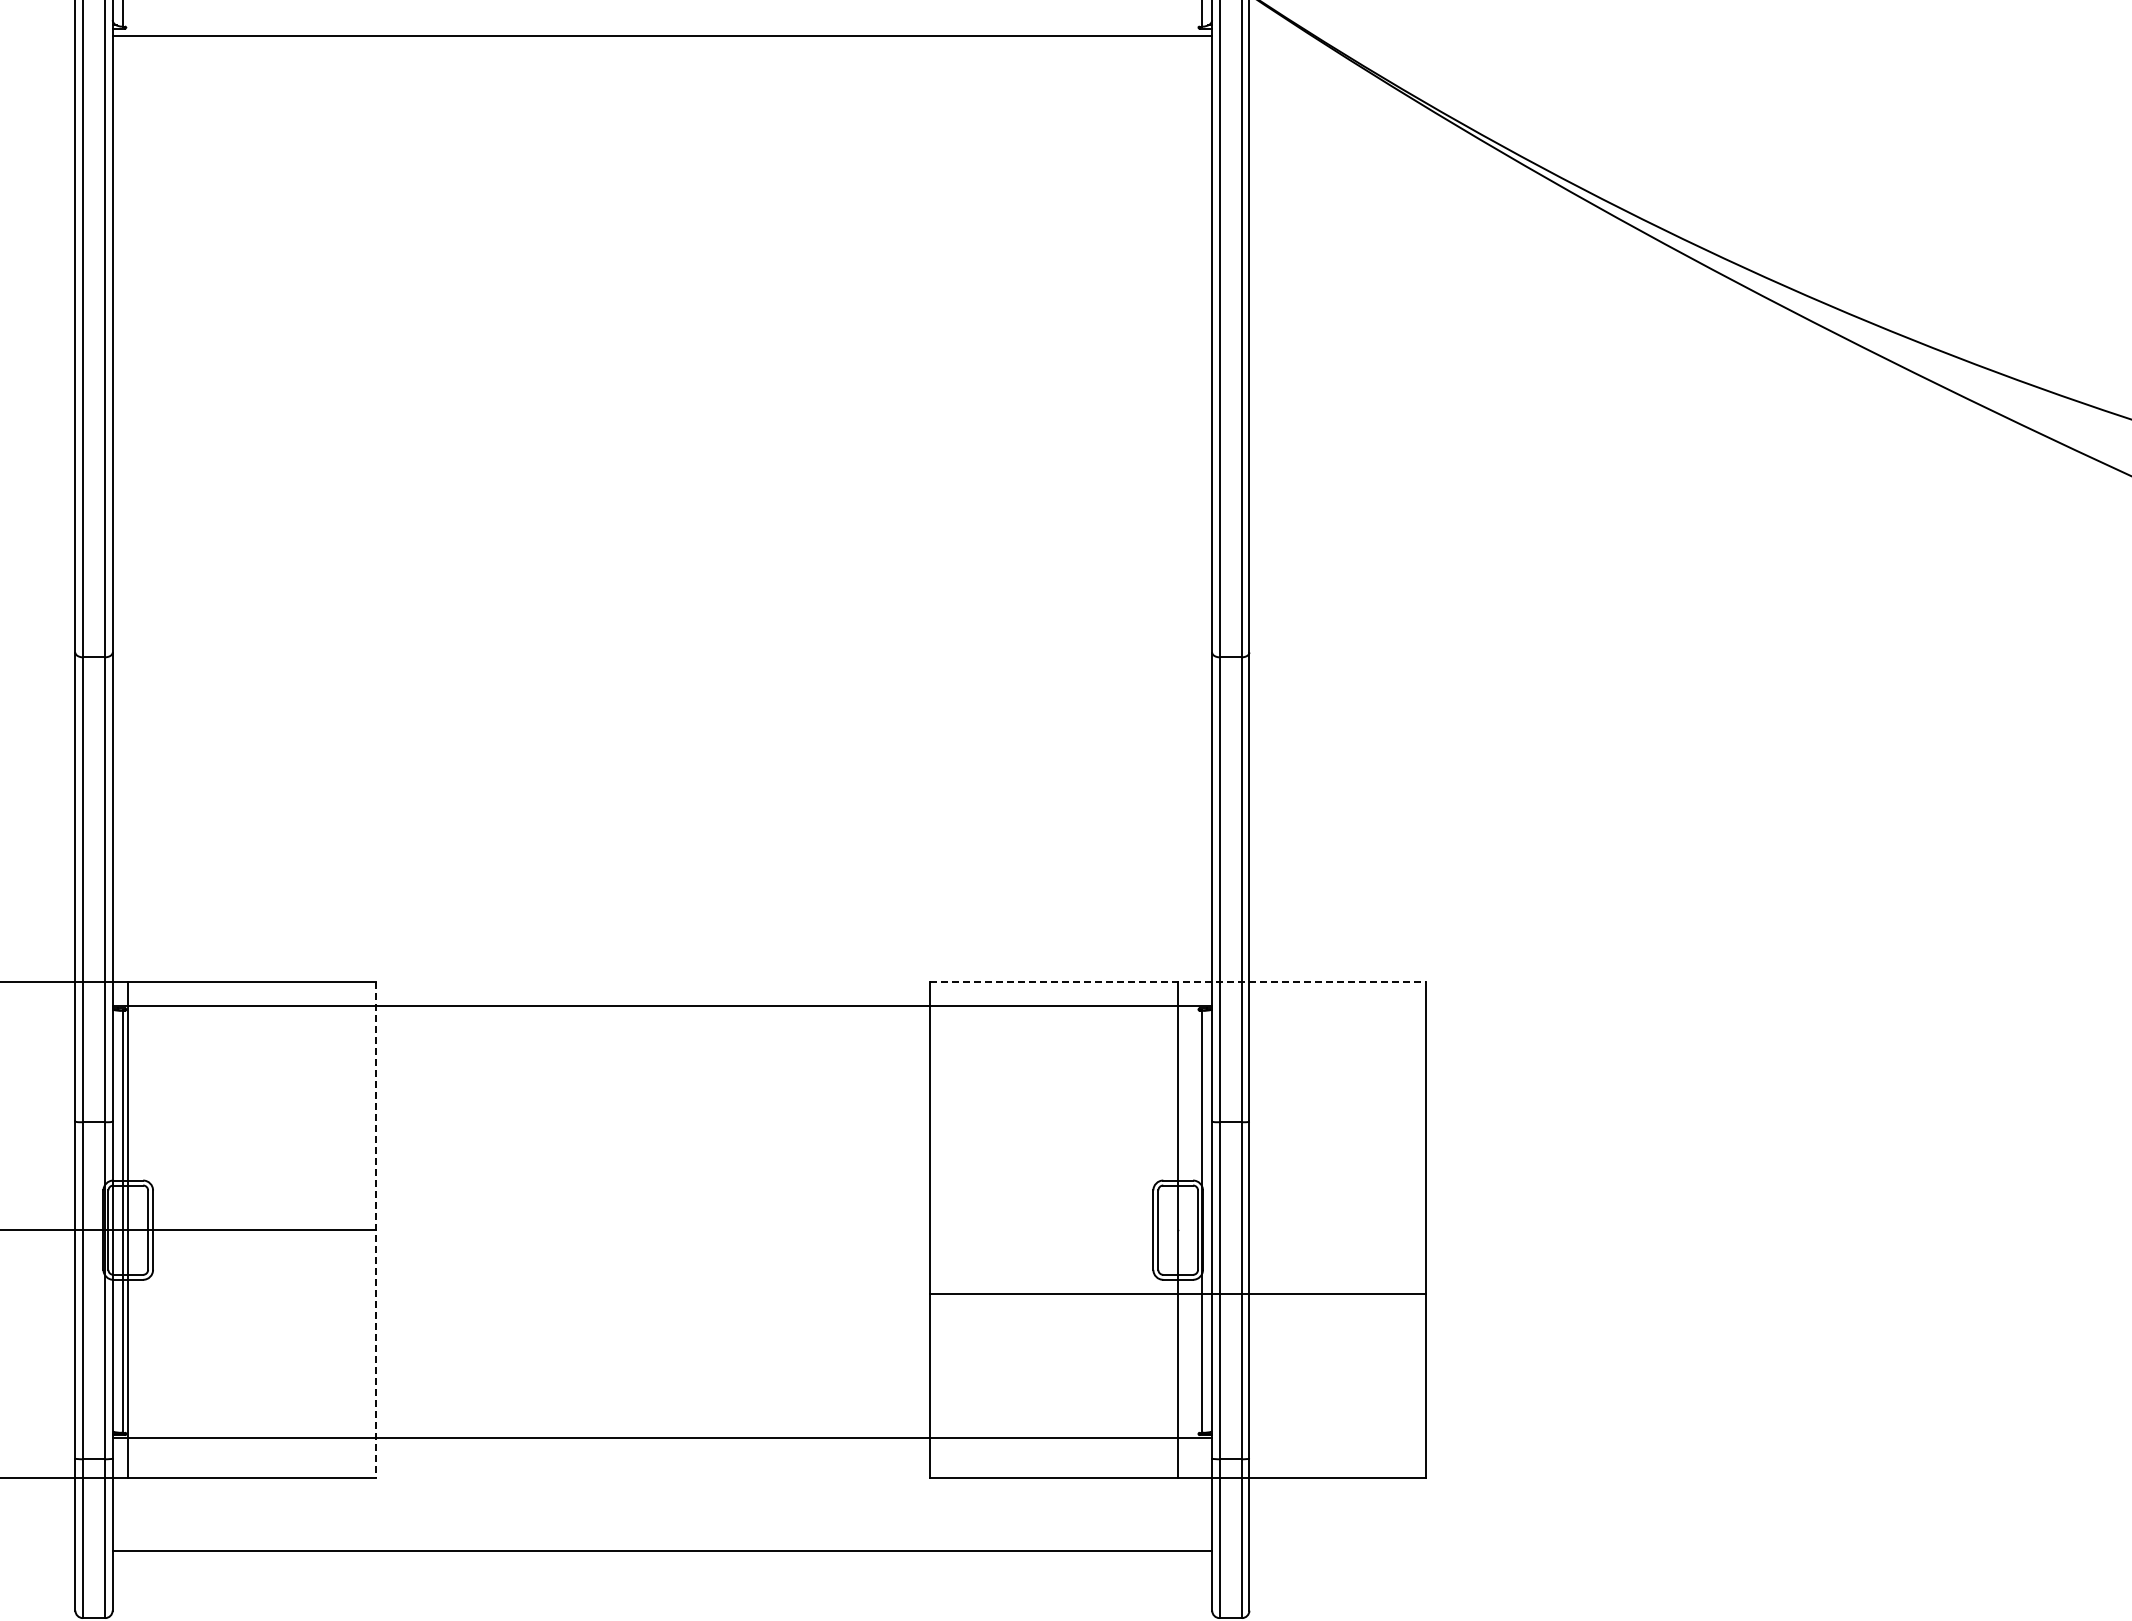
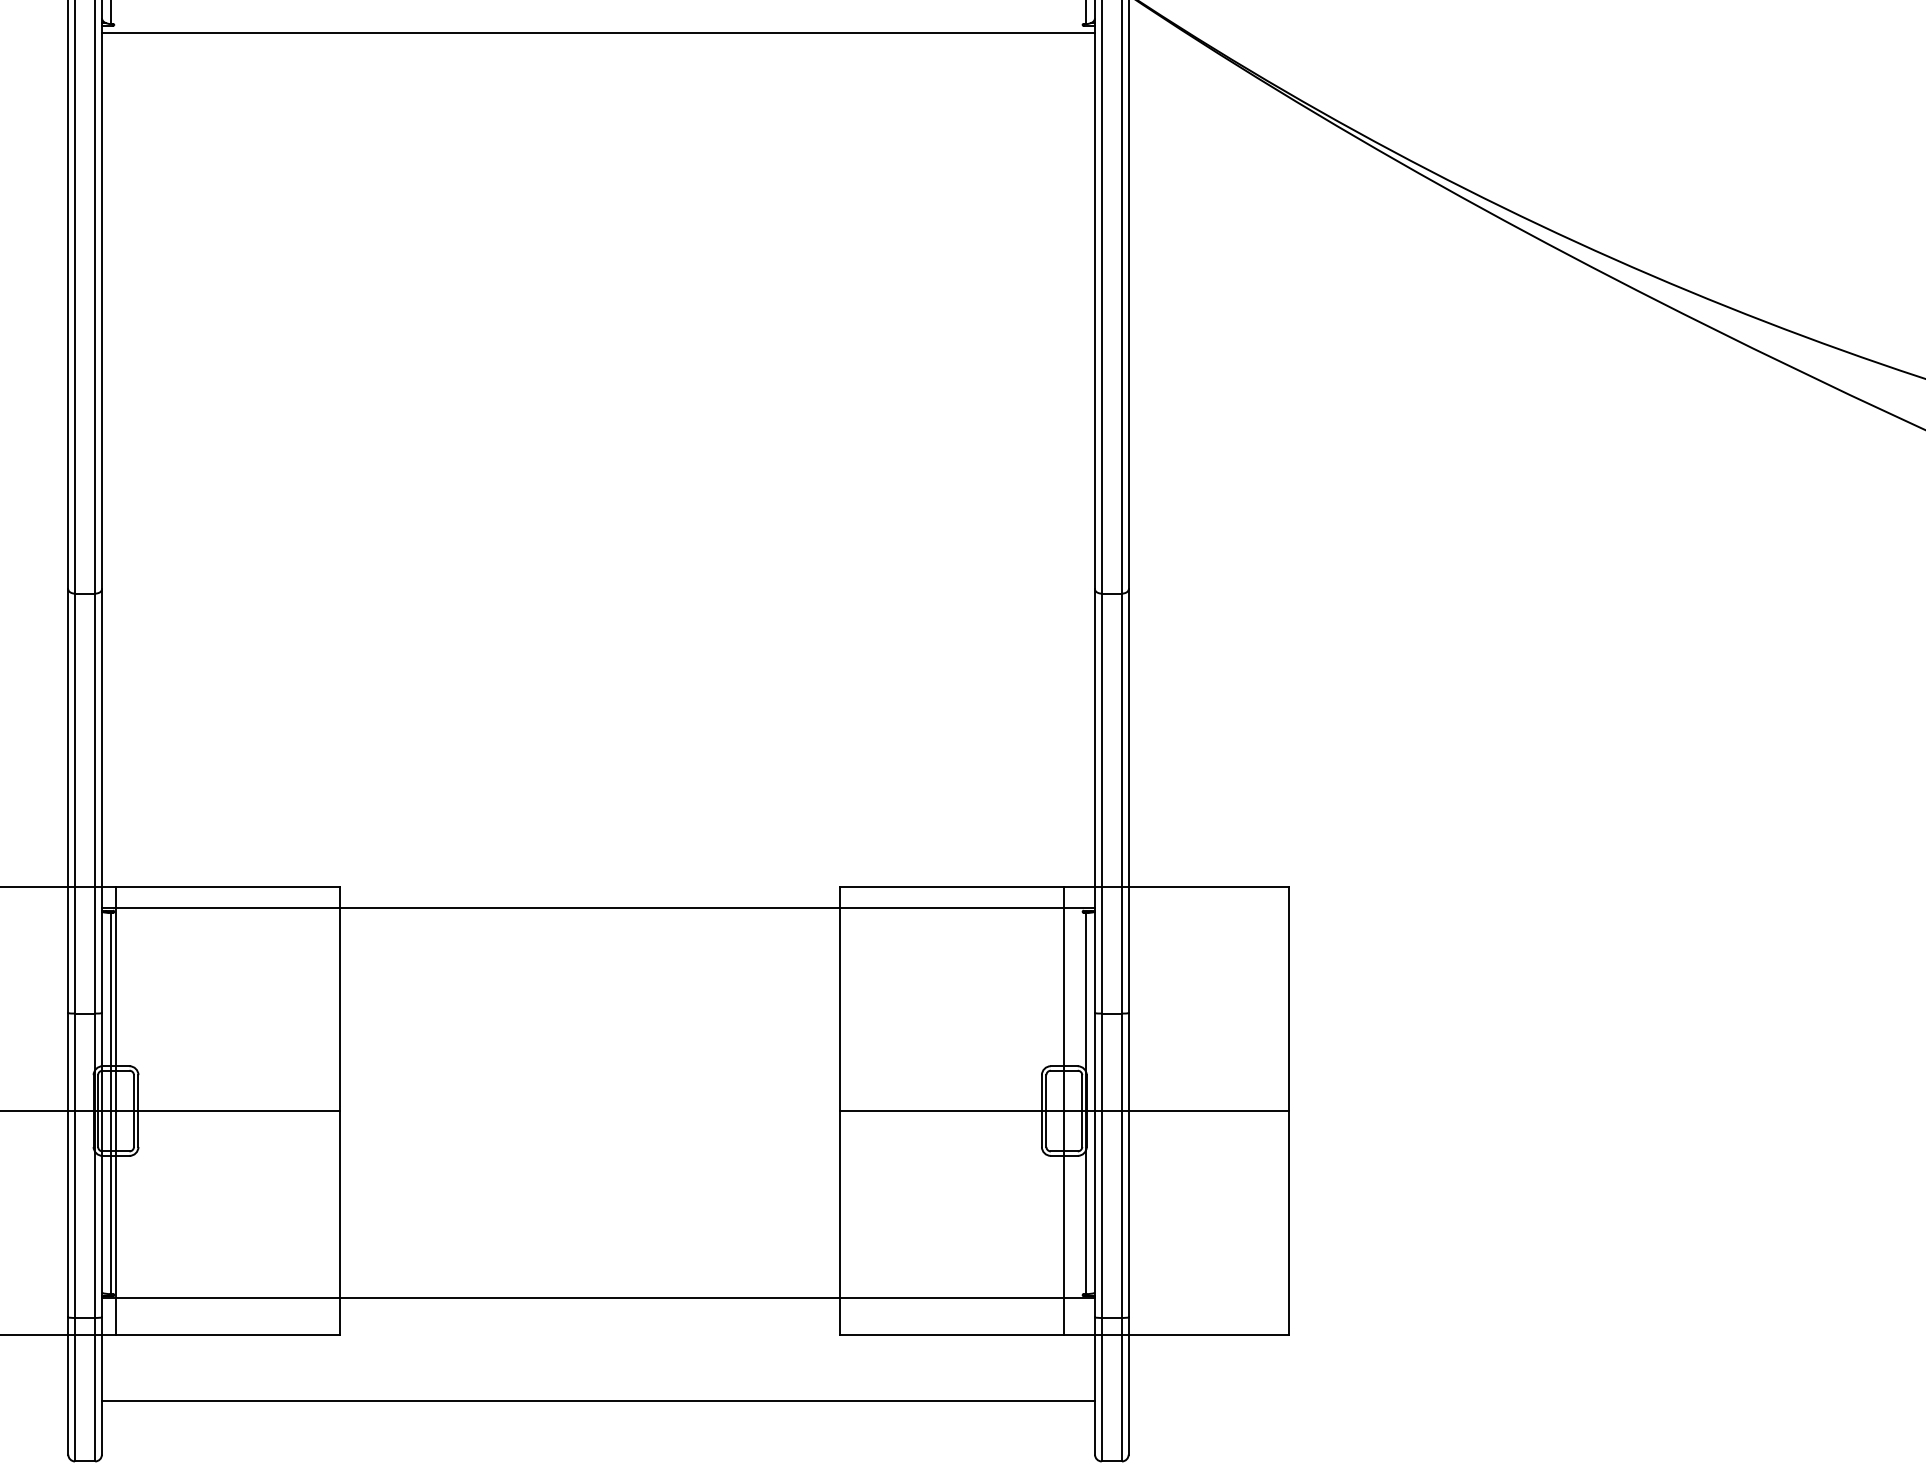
line: (1178, 981) -> (1064, 886), dashed -> solid
line: (376, 1230) -> (340, 1111), dashed -> solid
line: (1177, 1294) -> (1063, 1111), moved

